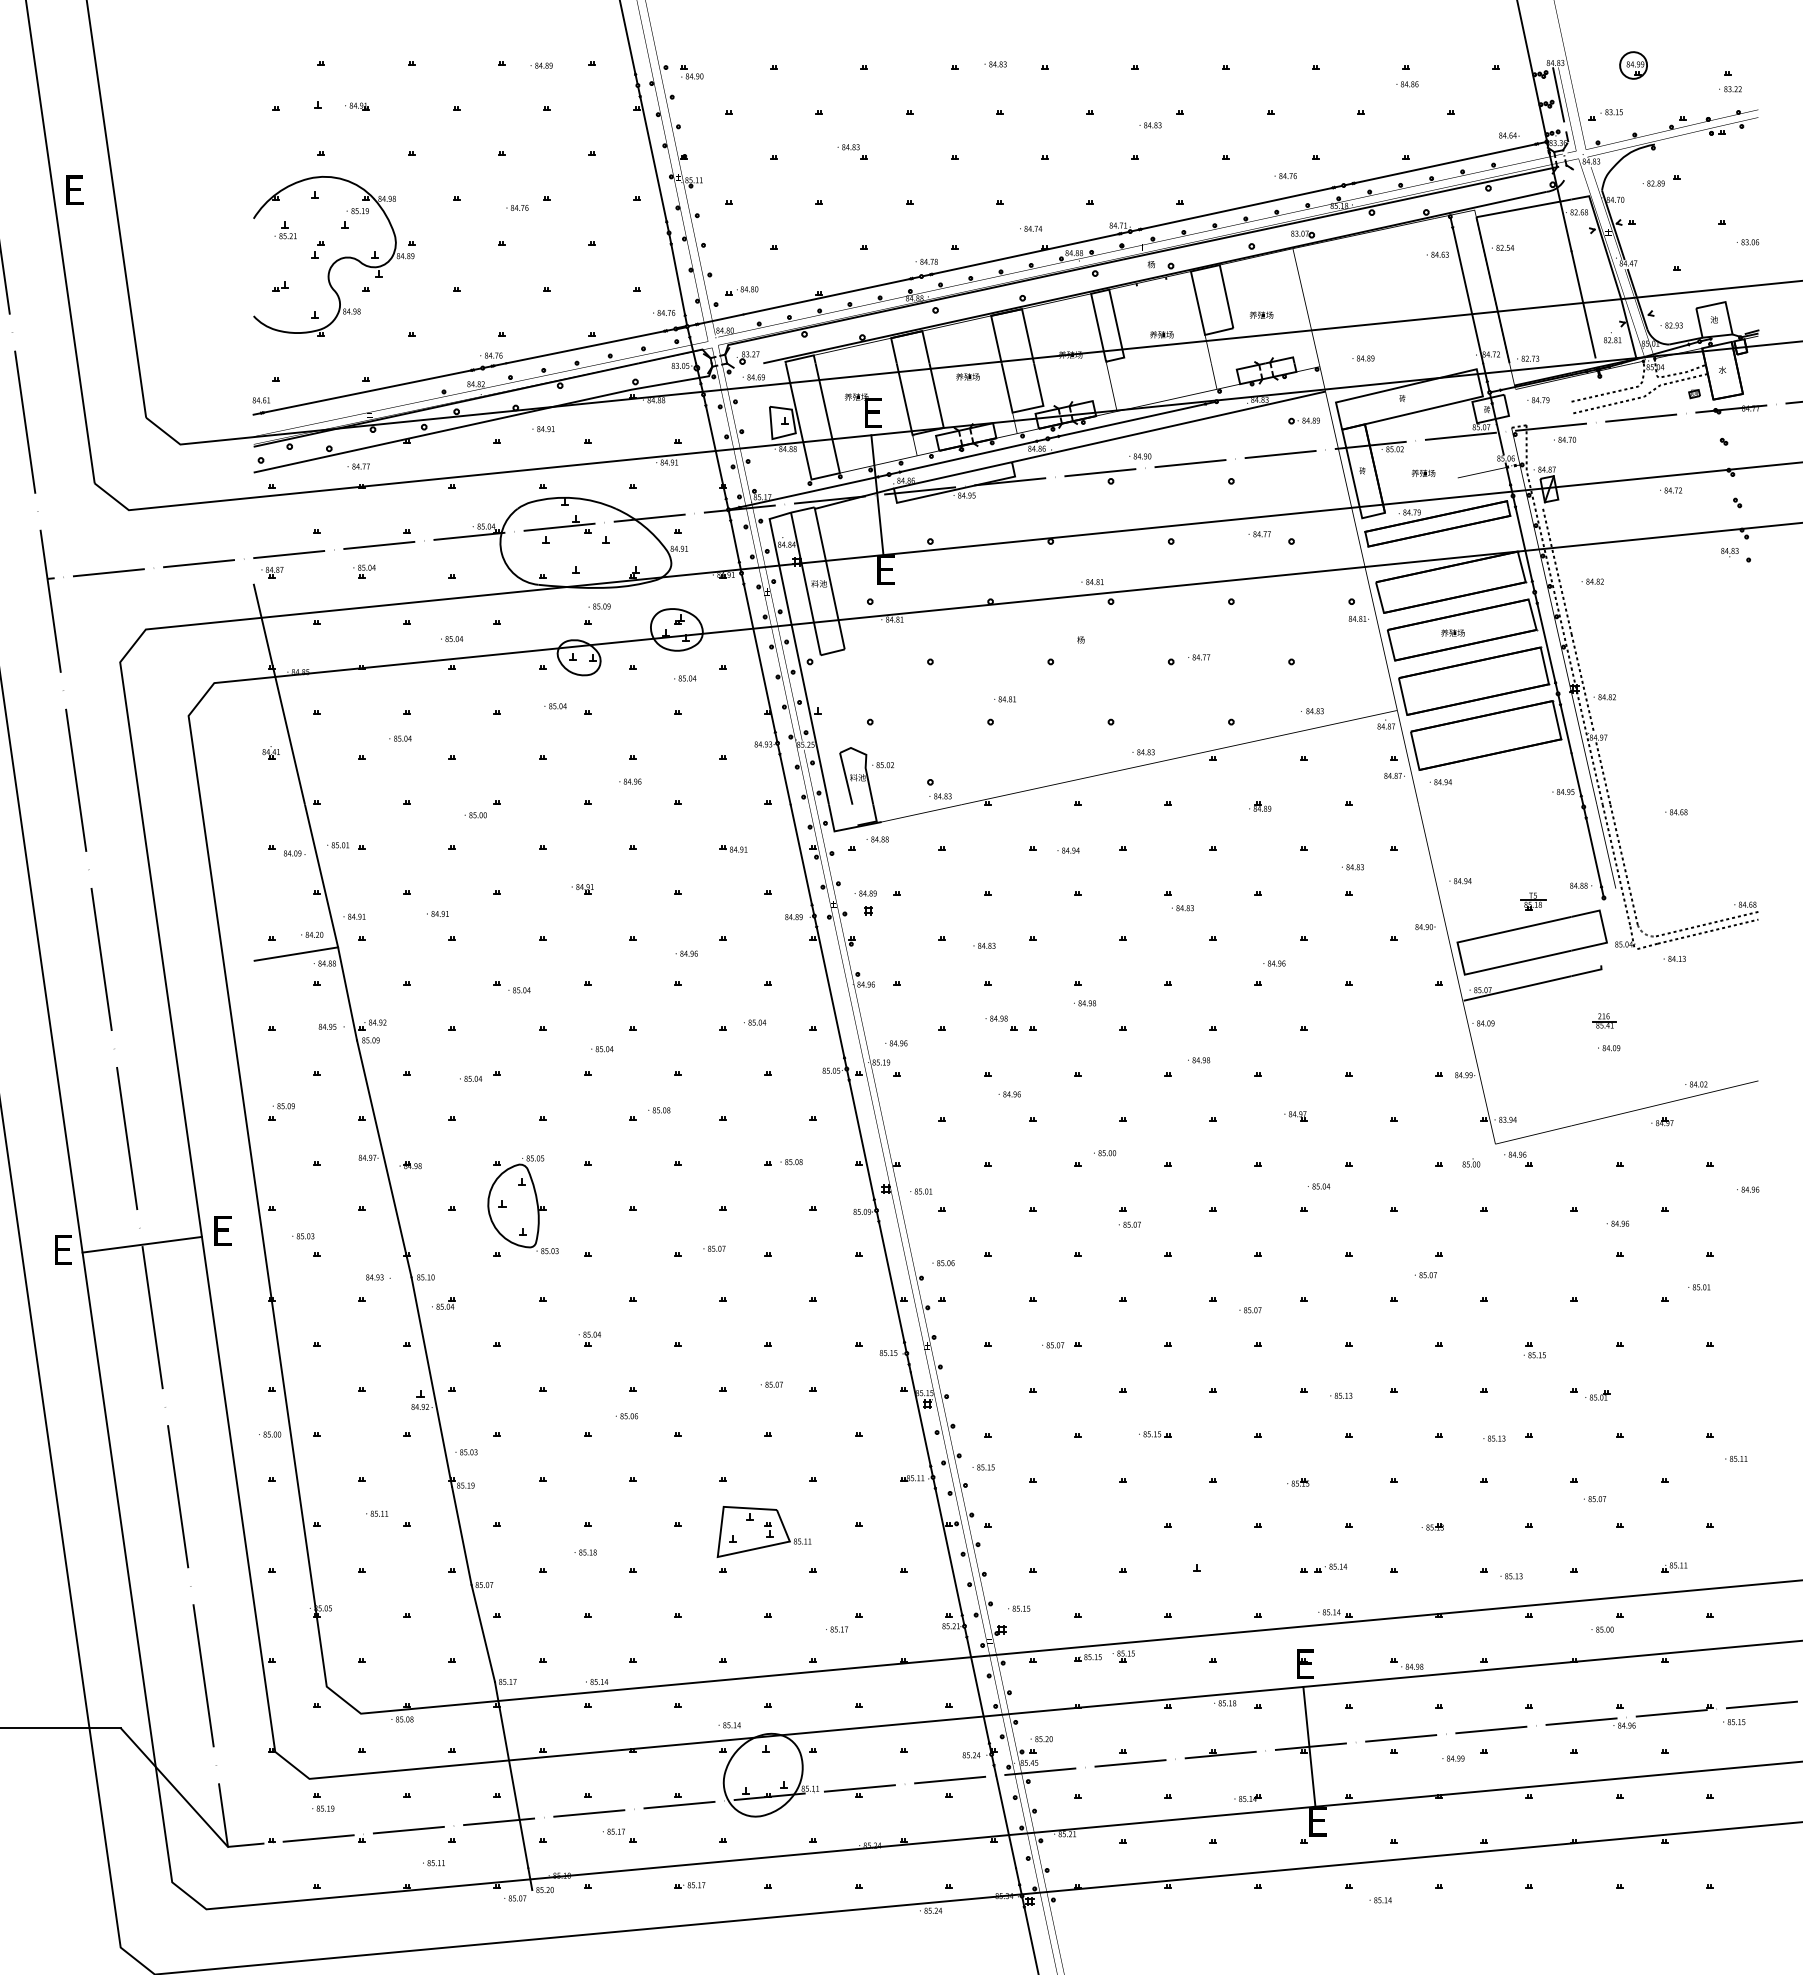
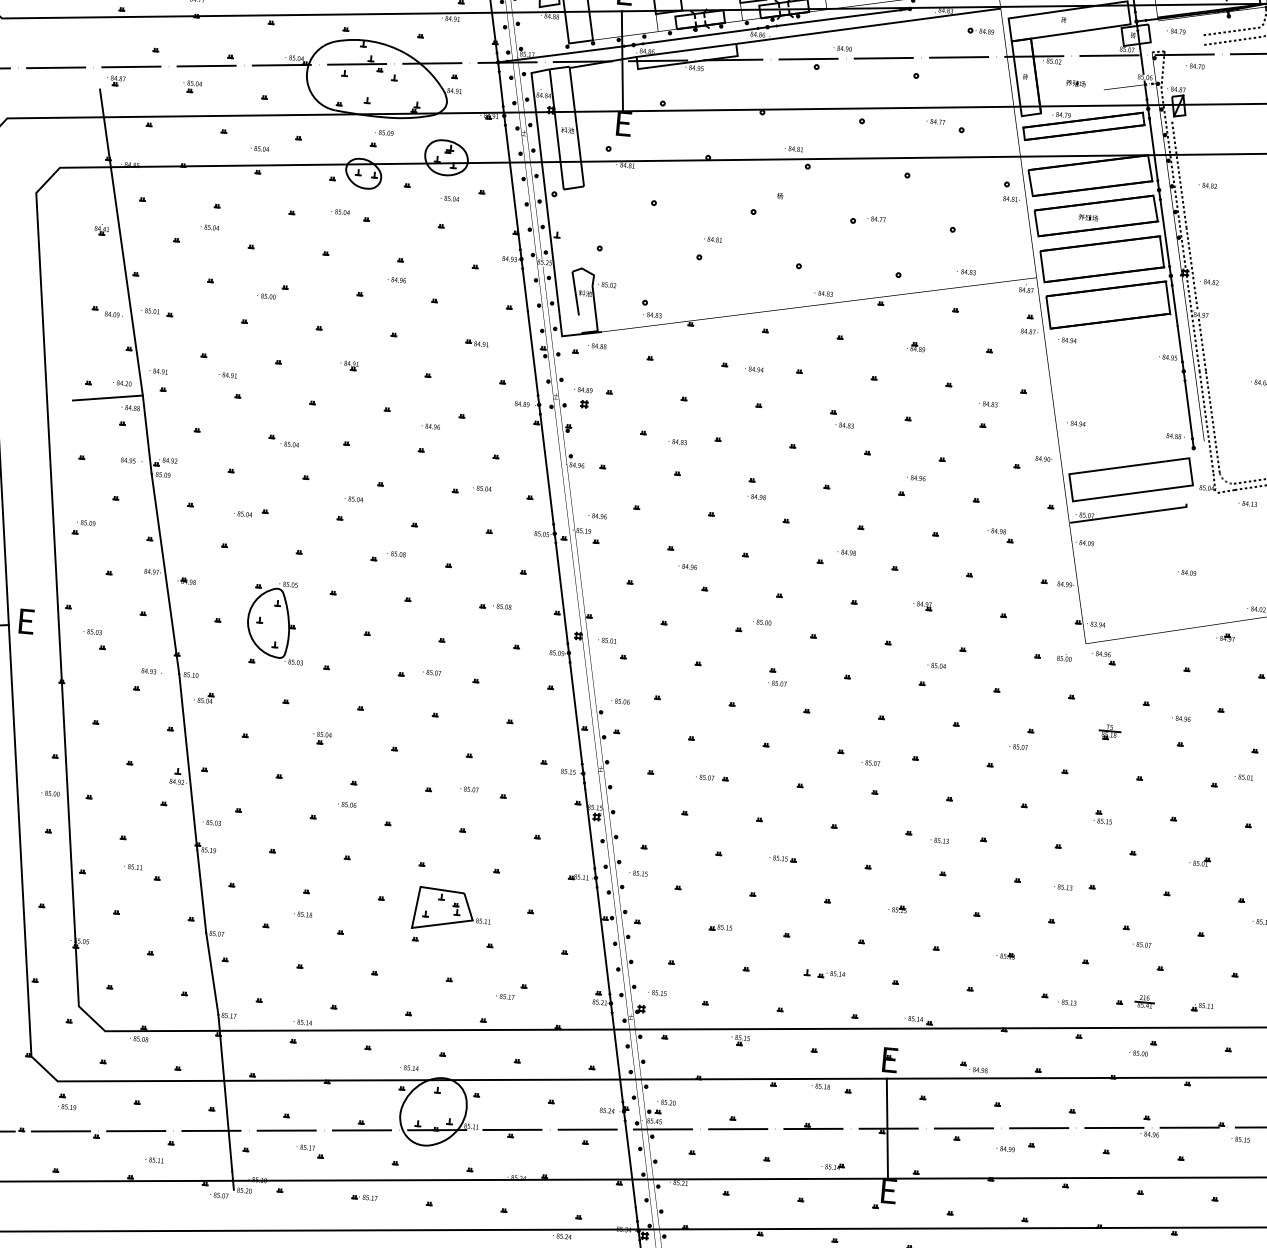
part: (1533, 901) -> (1109, 732), moved
part: (1604, 1020) -> (1144, 1001), moved
part: (1001, 1022) -> (1000, 534), moved
part: (1597, 1395) -> (1199, 861), moved
part: (1330, 1567) -> (831, 974), moved
part: (1087, 1657) -> (720, 927), moved

